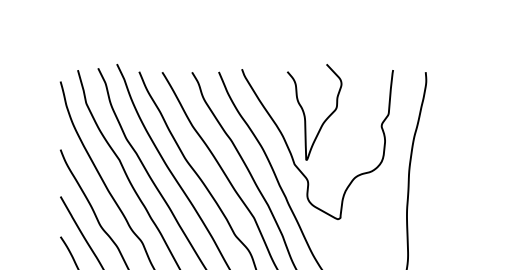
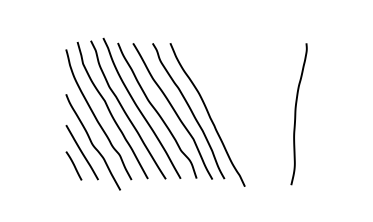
part: (317, 140) -> (235, 88), removed

